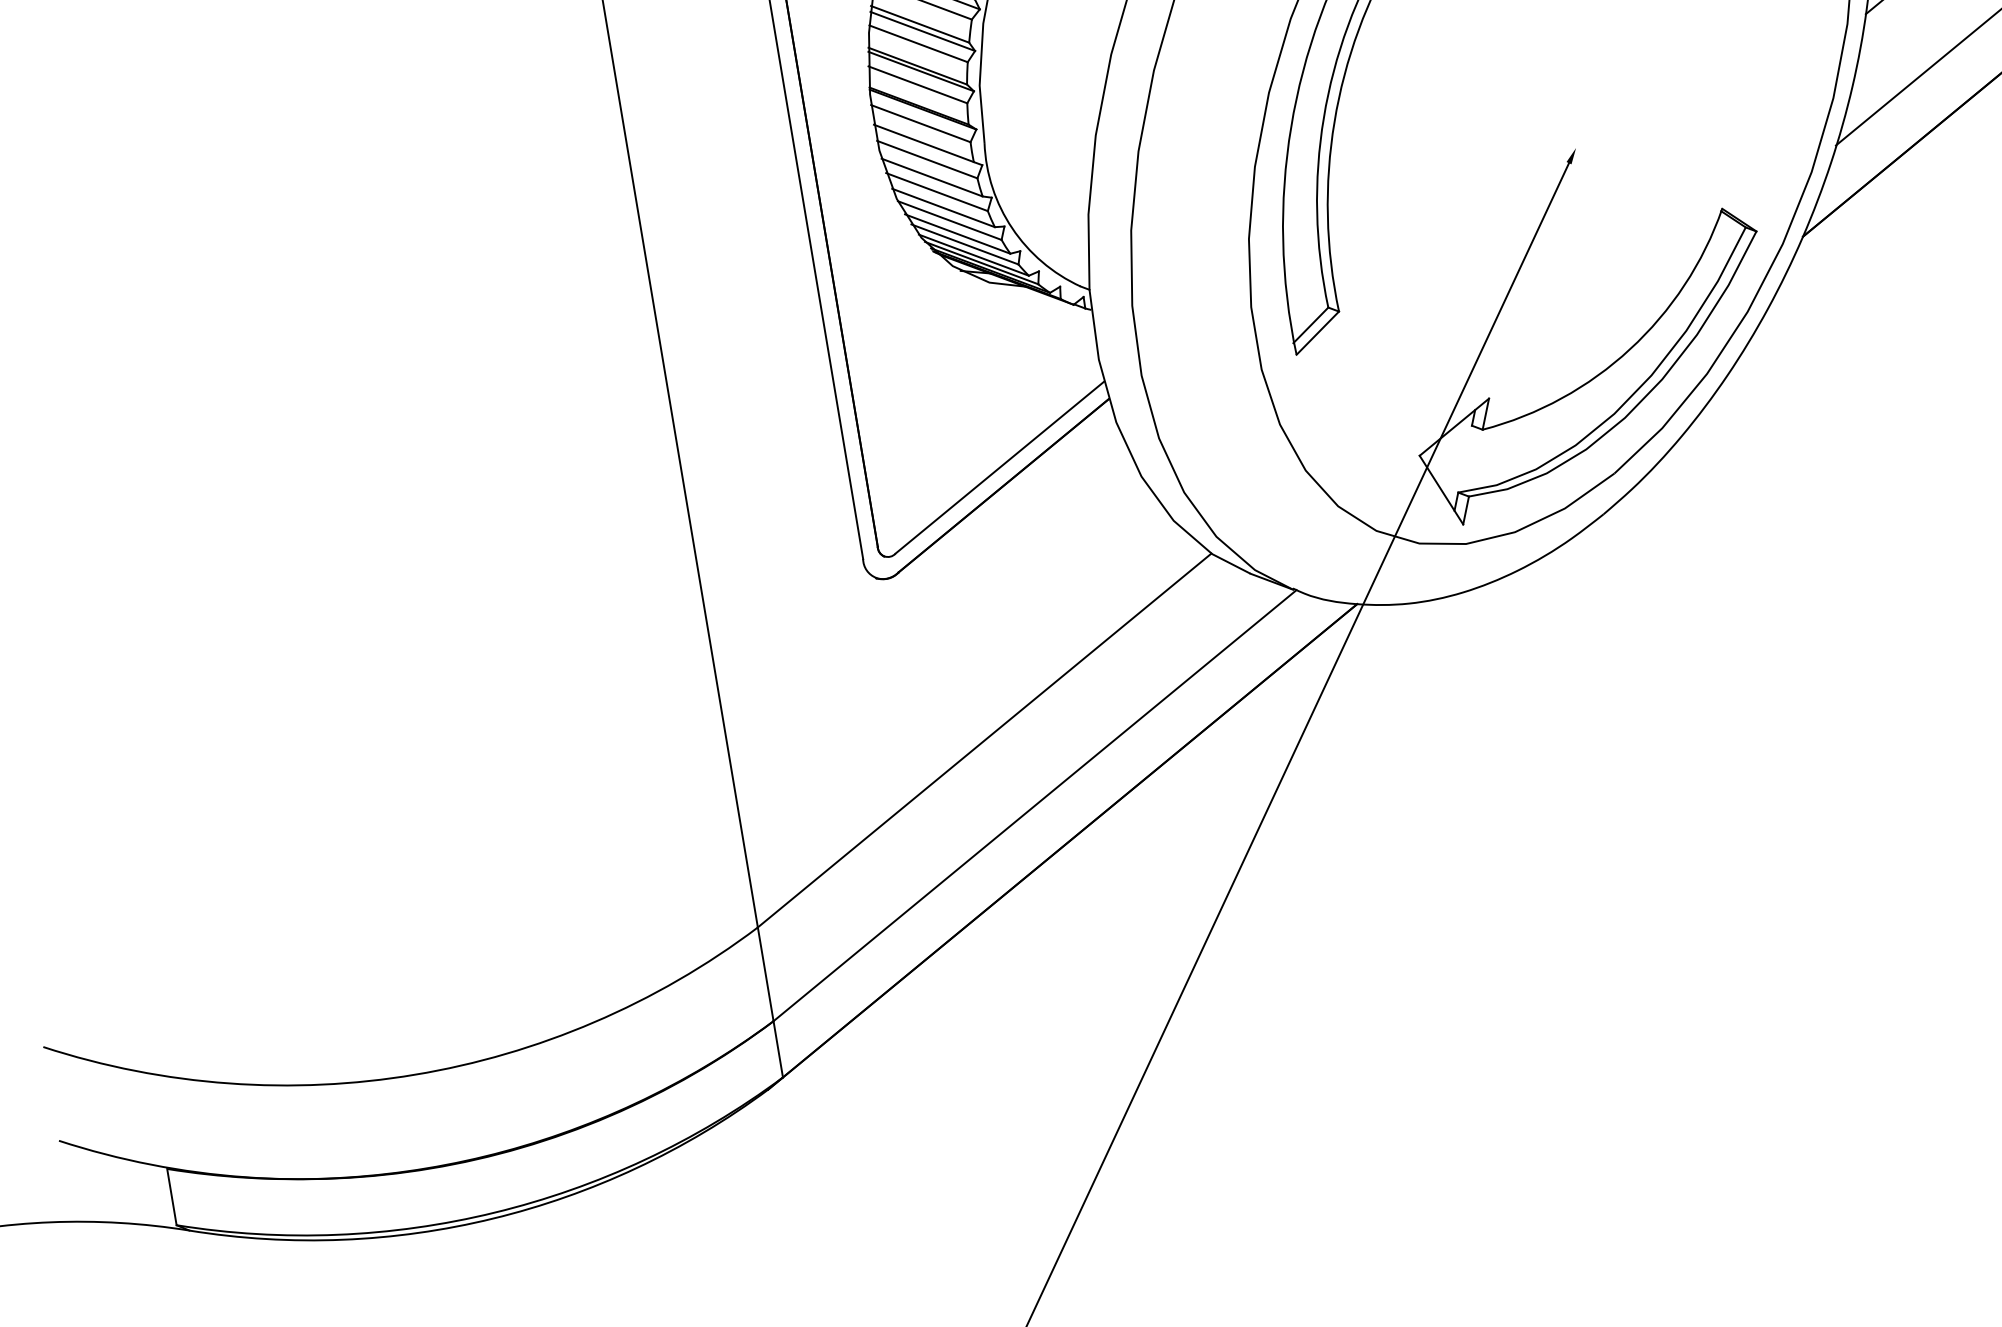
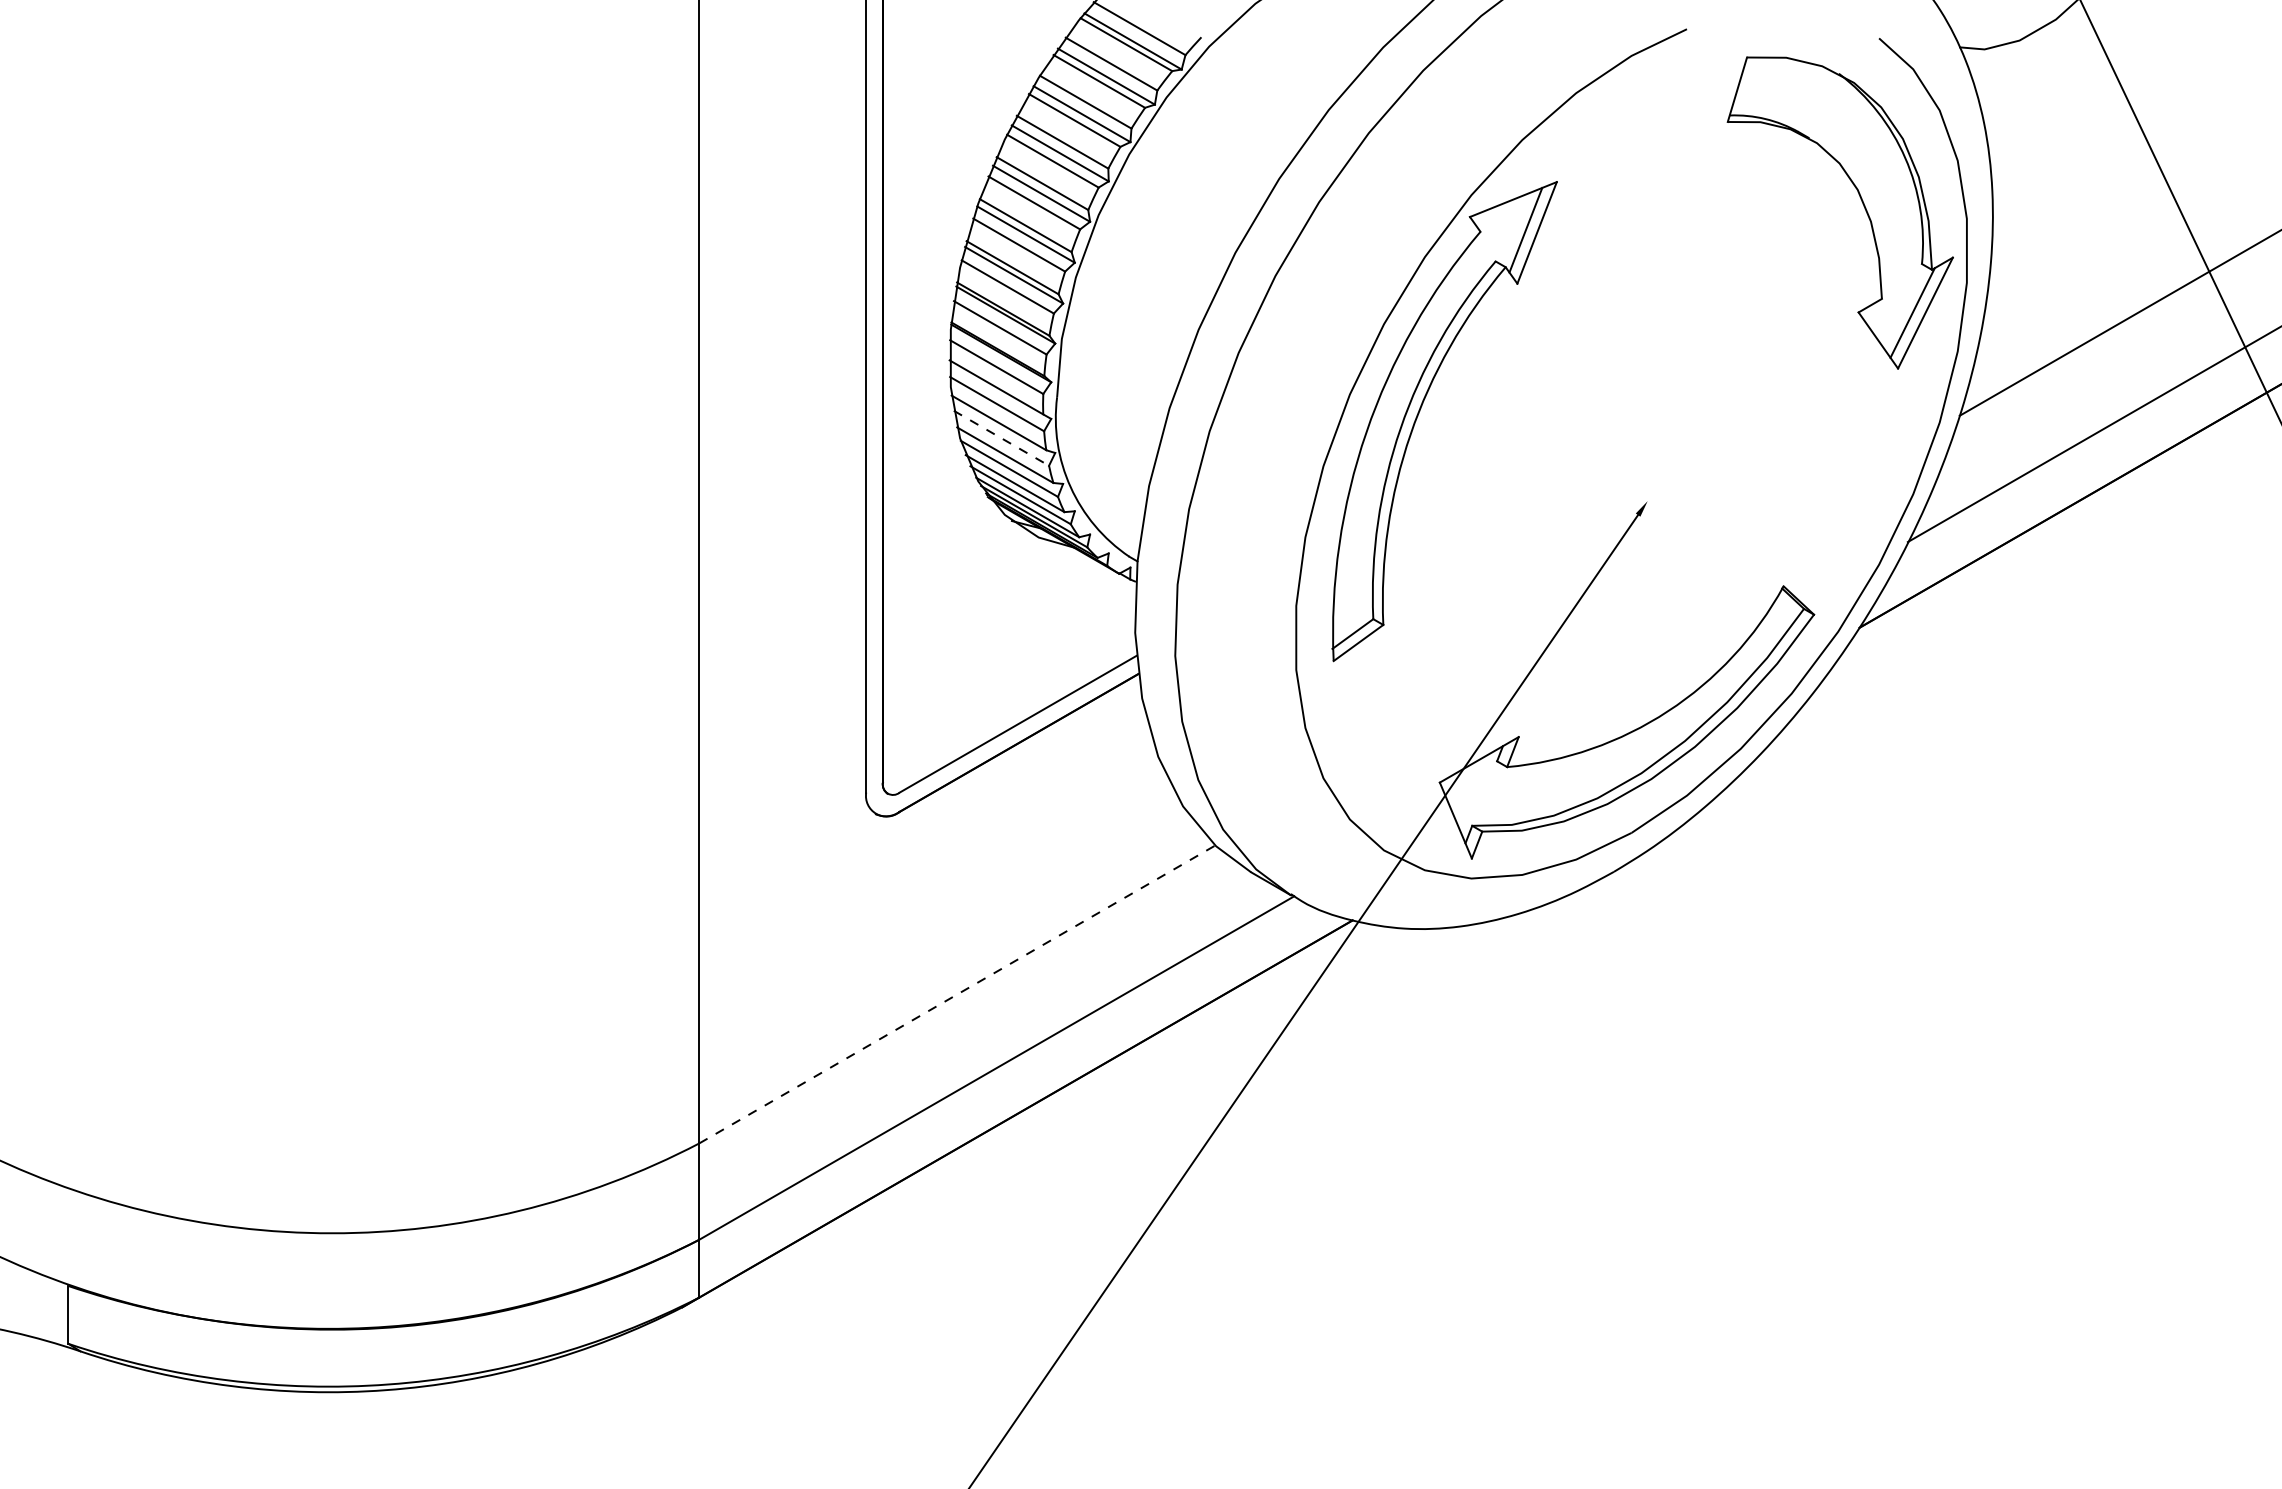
line: (937, 192) -> (1001, 438), solid -> dashed
line: (984, 740) -> (957, 994), solid -> dashed

